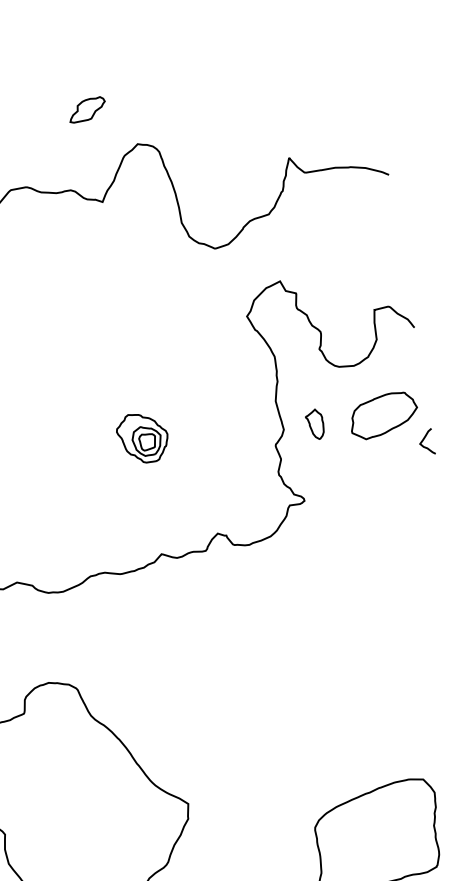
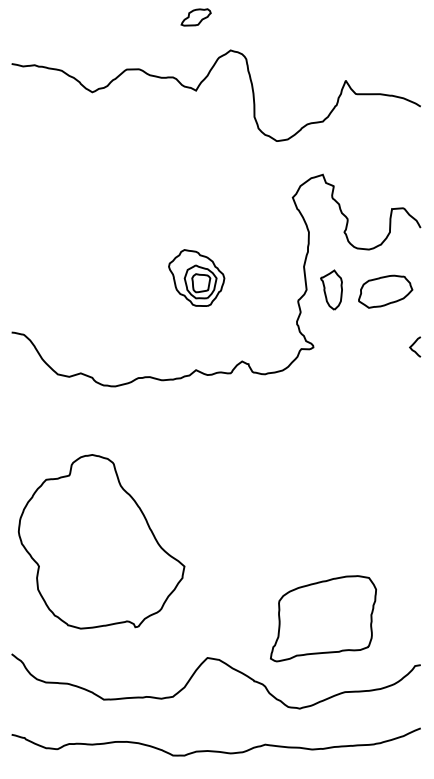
part: (315, 424) -> (331, 289), size x1.67
part: (142, 437) -> (196, 277), size x1.43
curve: (425, 439) -> (414, 344), moved

